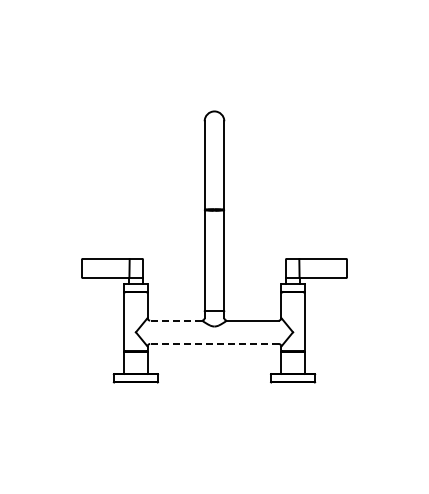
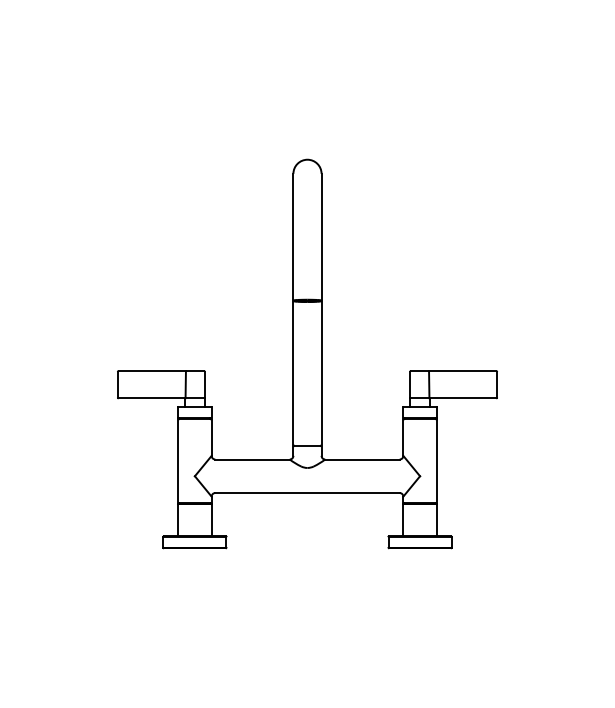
line: (176, 320) -> (253, 459), dashed -> solid
line: (214, 344) -> (307, 493), dashed -> solid

